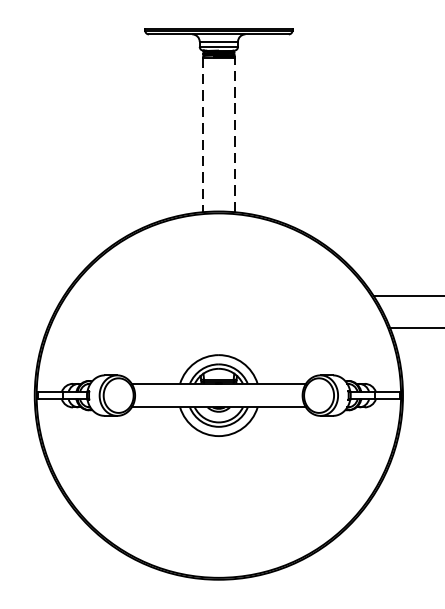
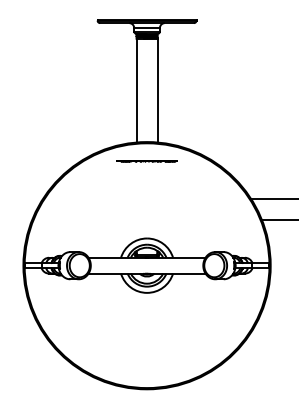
line: (203, 134) -> (136, 90), dashed -> solid
line: (234, 134) -> (157, 90), dashed -> solid
line: (218, 240) -> (146, 161), added

